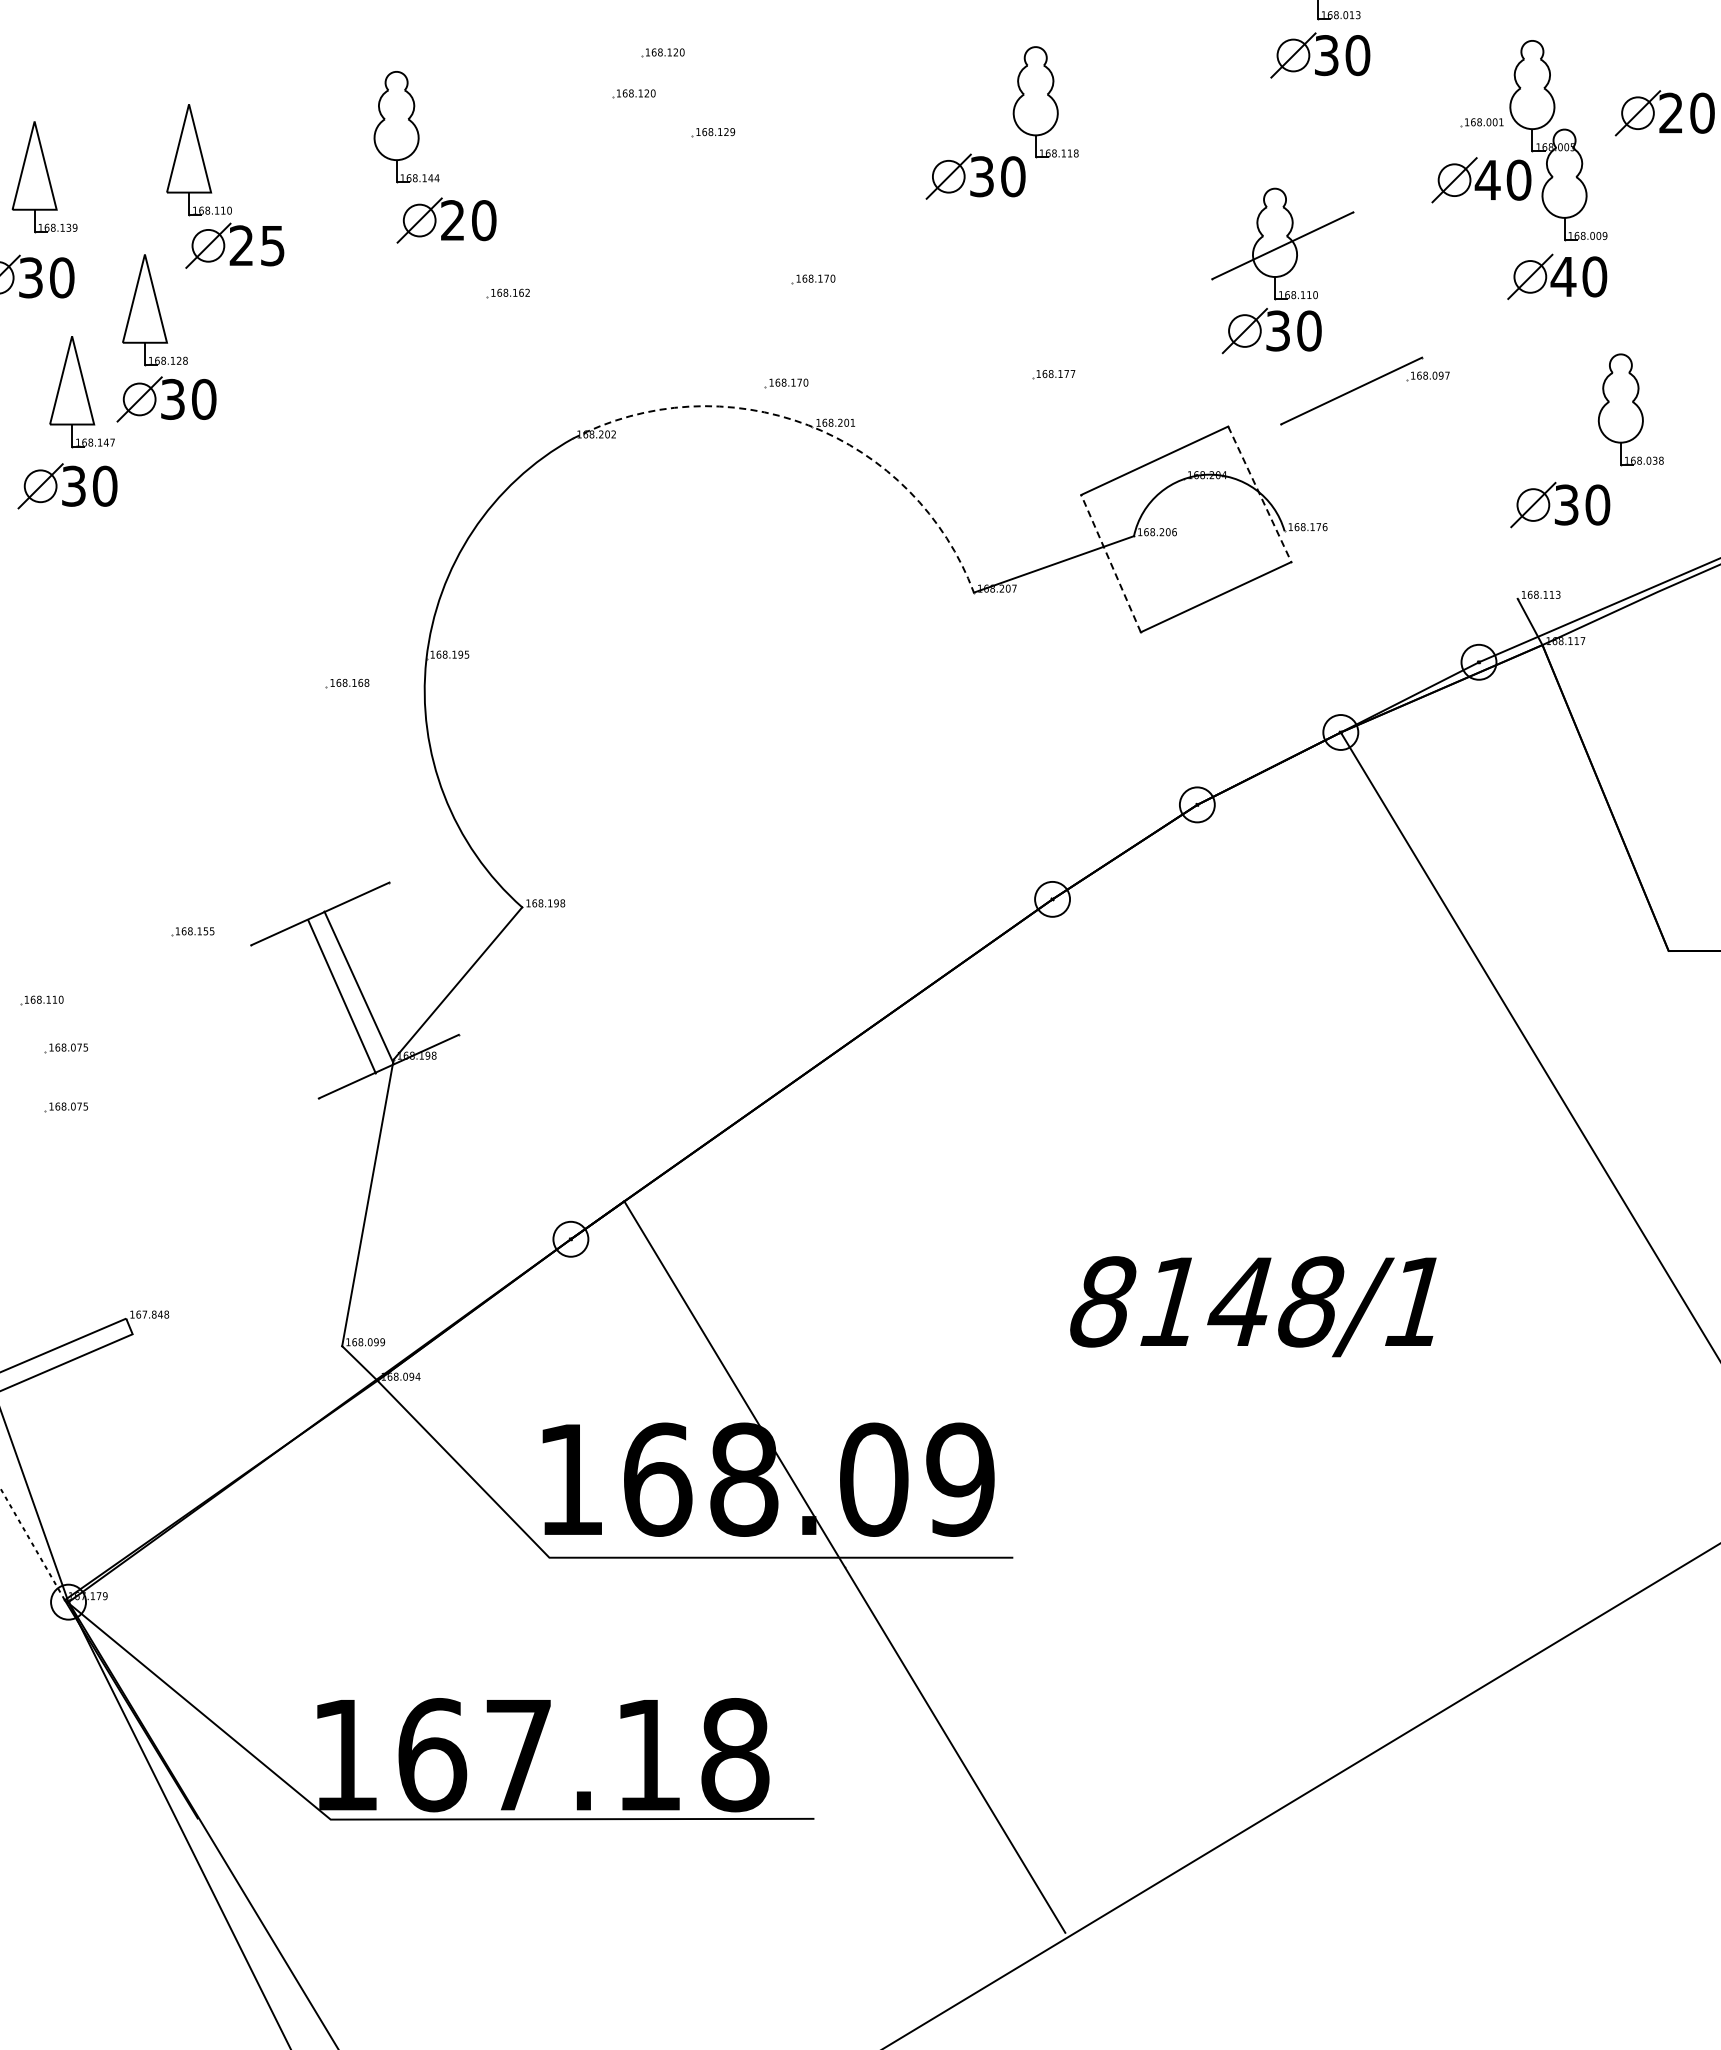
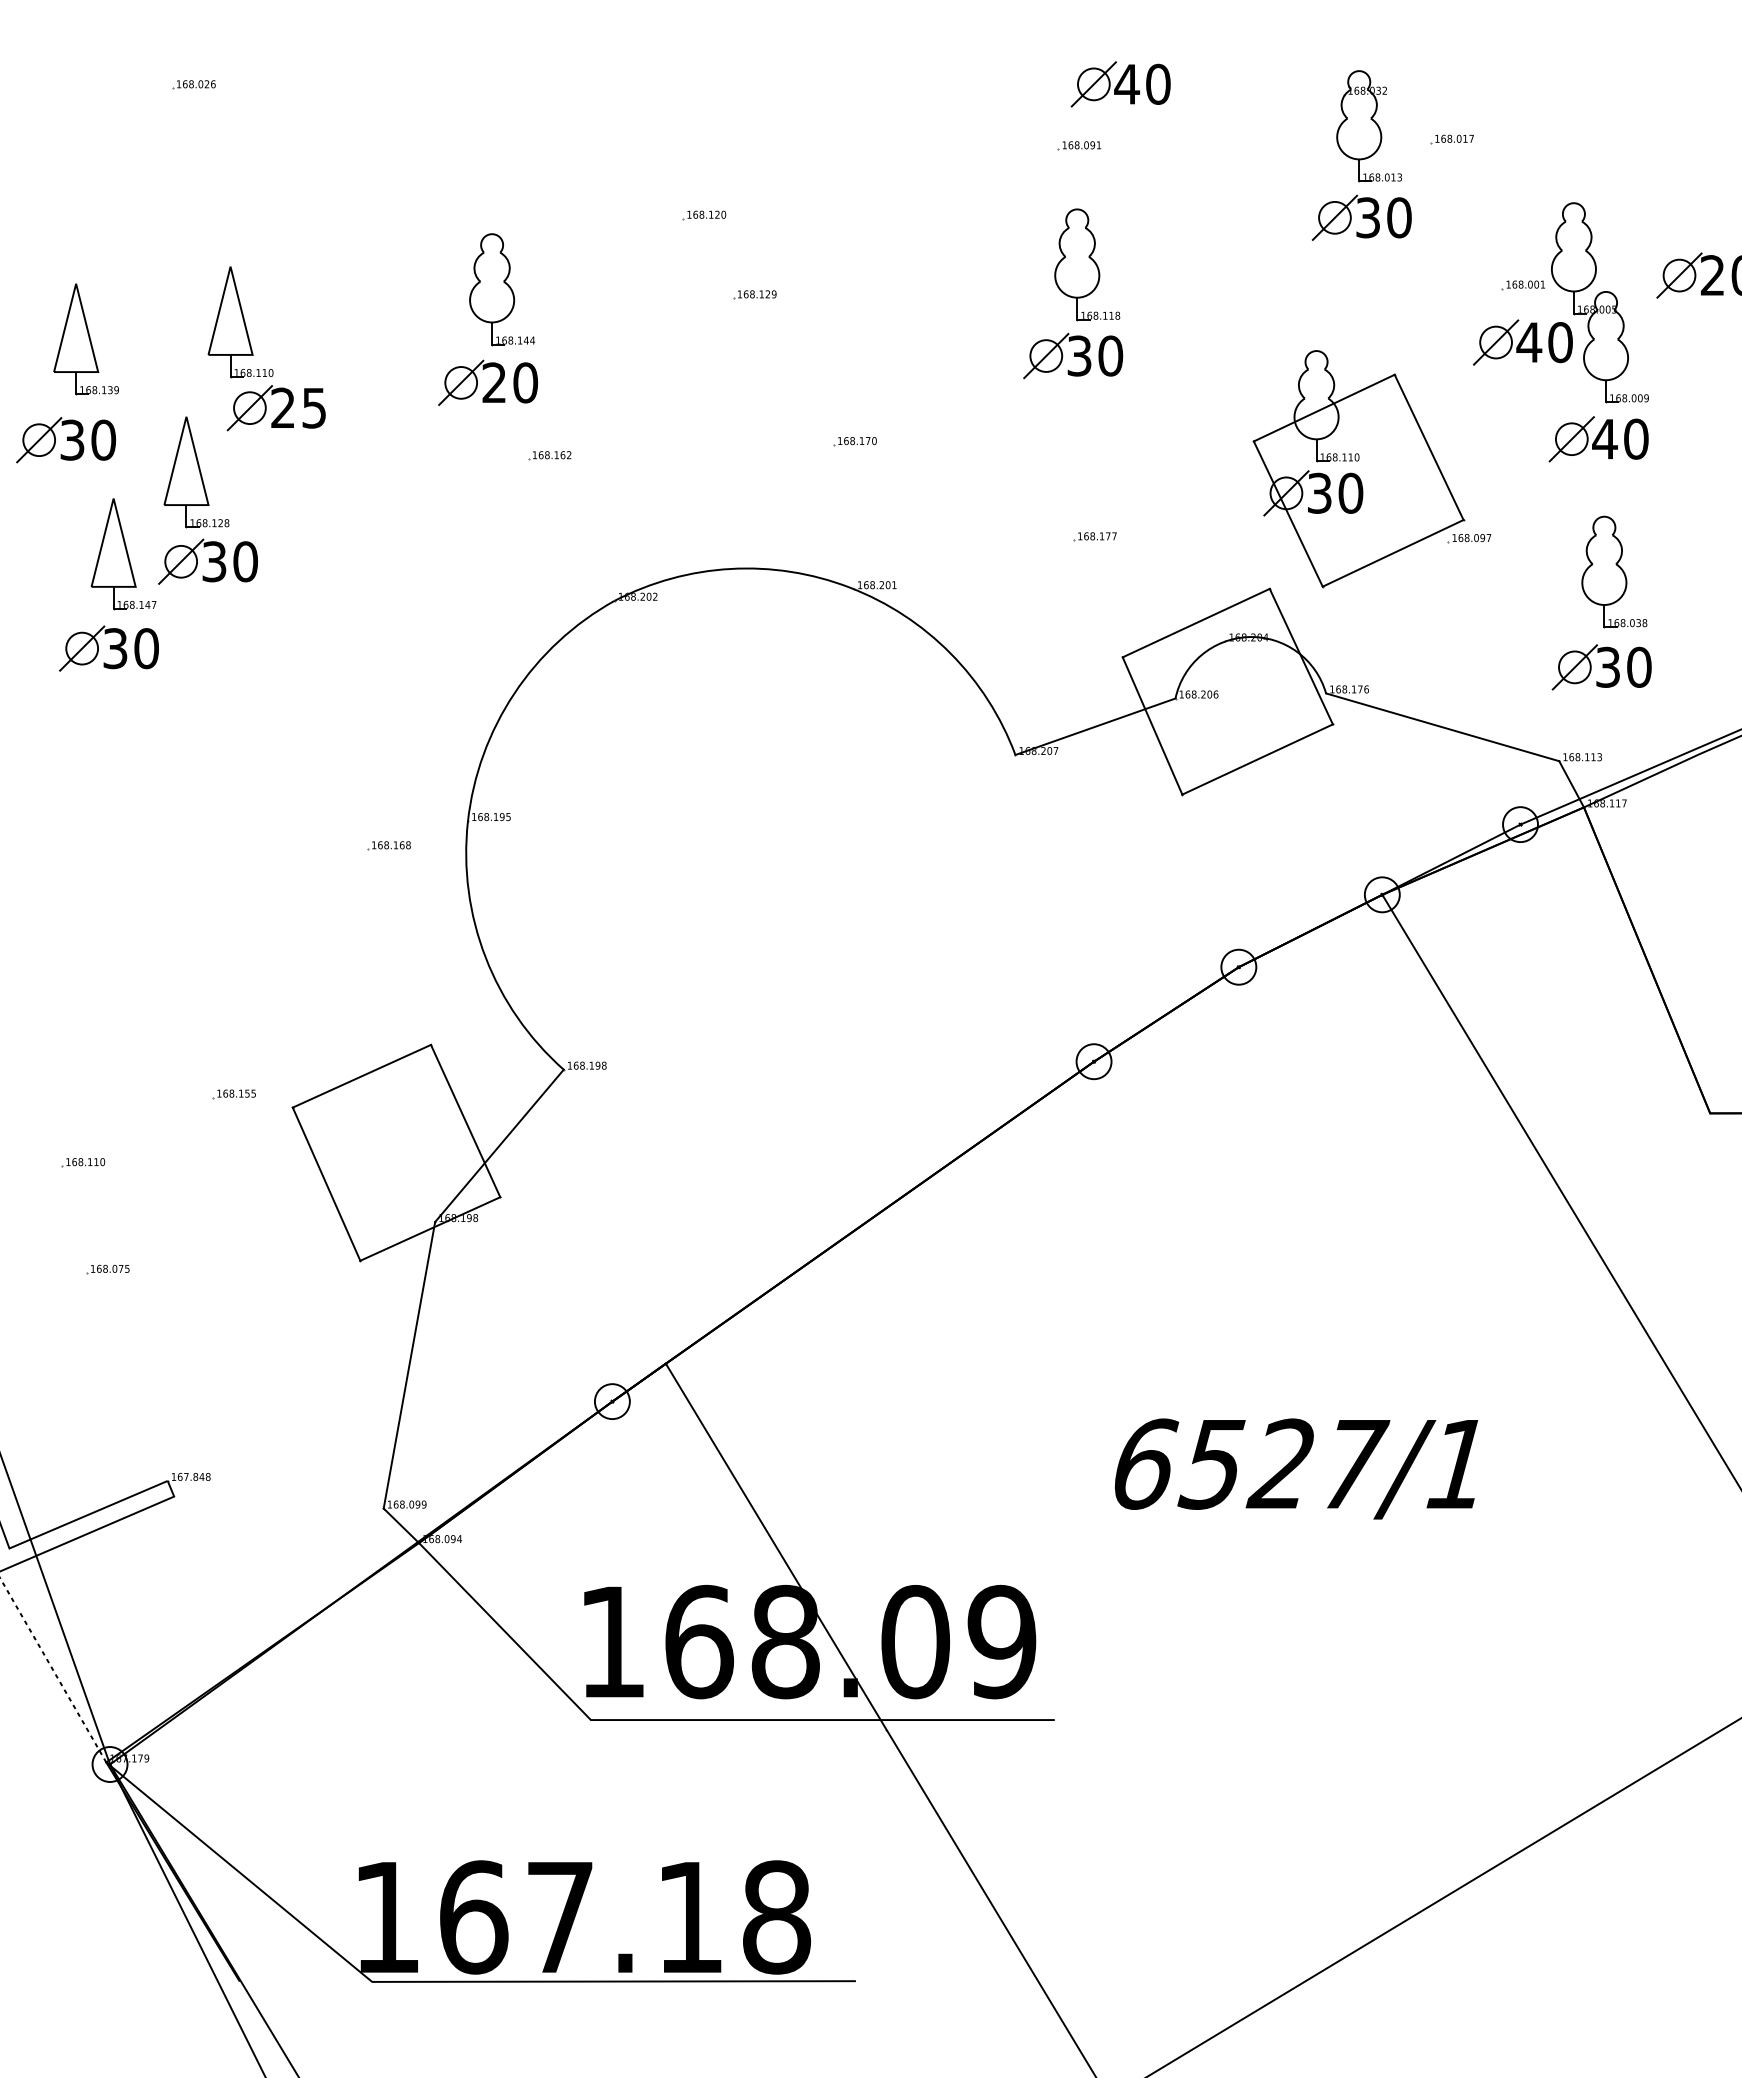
part: (633, 94) -> (675, 256), removed
part: (406, 127) -> (502, 289), moved
part: (975, 176) -> (1073, 355), moved
line: (1386, 285) -> (1428, 447), added
line: (1245, 351) -> (1287, 513), added
part: (785, 383) -> (827, 545), removed
part: (1630, 409) -> (1614, 571), moved
arc: (807, 425) -> (849, 587), dashed -> solid
line: (1259, 494) -> (1301, 656), dashed -> solid
line: (1110, 563) -> (1152, 725), dashed -> solid
line: (1400, 565) -> (1442, 727), added
line: (358, 987) -> (465, 1120), moved
line: (341, 996) -> (326, 1183), moved
part: (65, 1048) -> (107, 1210), removed
text: (1208, 1301) -> (1250, 1463), 8148/1 -> 6527/1

